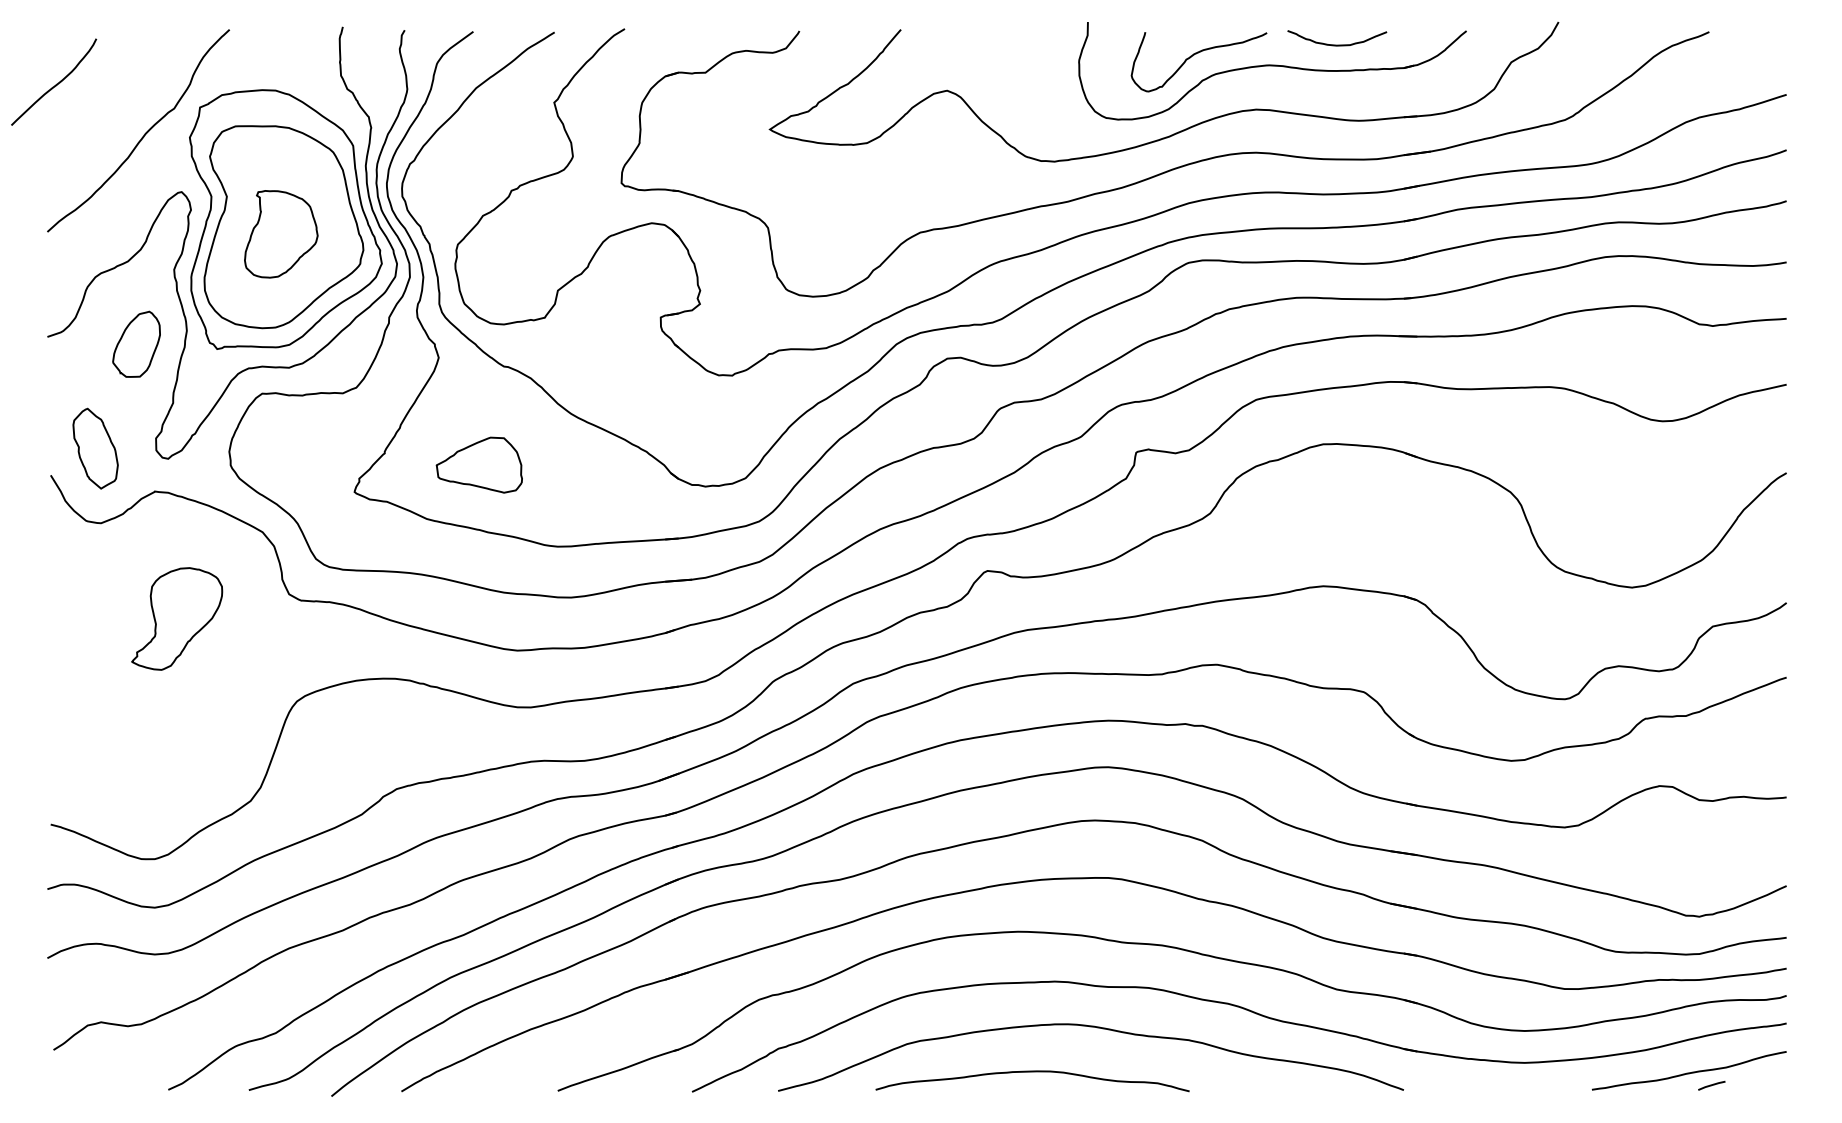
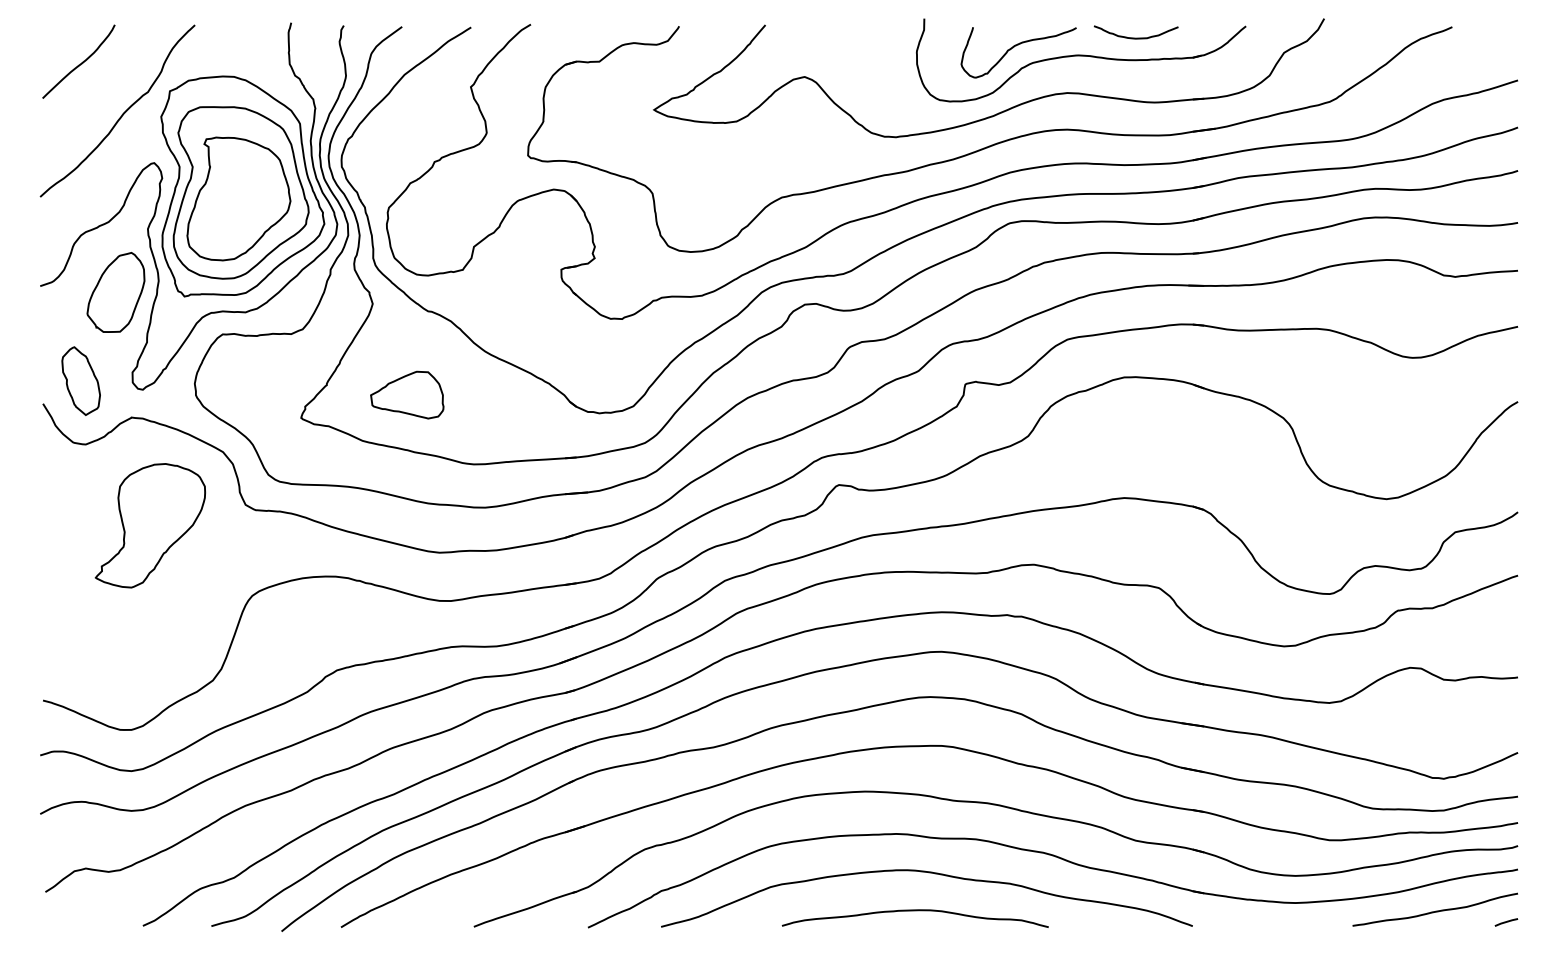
curve: (55, 84) -> (80, 63), moved
part: (280, 233) -> (238, 198), size x1.67
part: (136, 344) -> (115, 292), size x1.43
part: (177, 618) -> (150, 525), size x1.43
curve: (1031, 1072) -> (914, 911), moved
line: (1711, 1085) -> (1506, 922), moved

